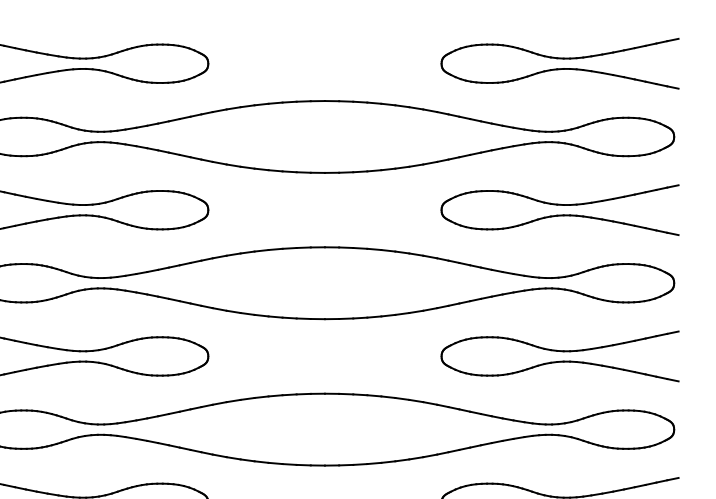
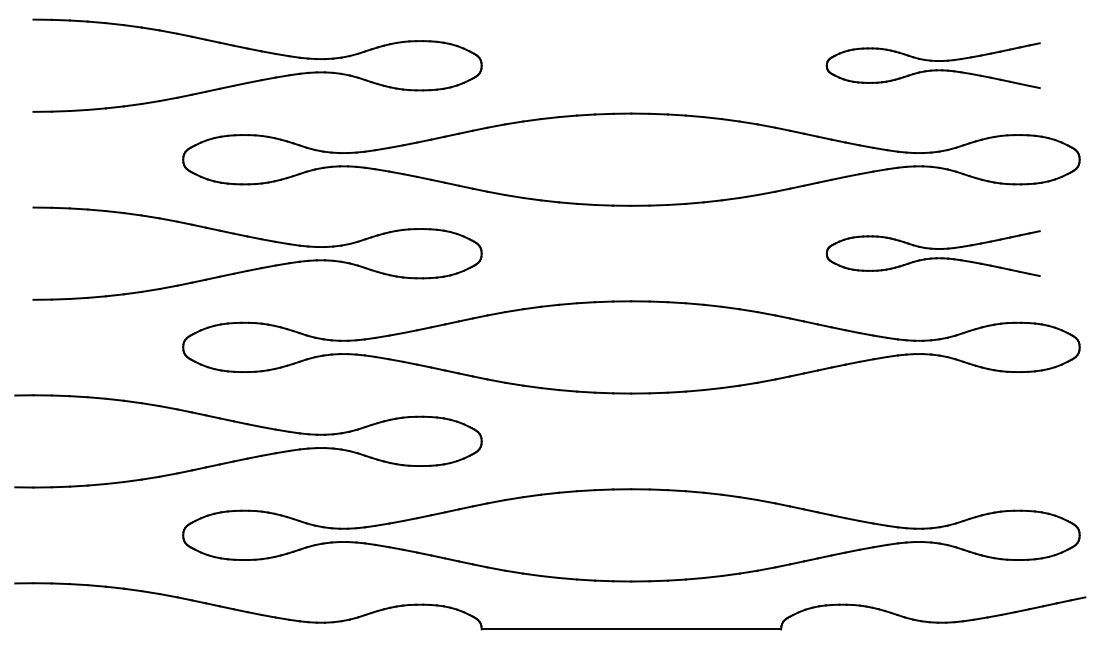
part: (560, 63) -> (933, 65), size x0.7
part: (560, 210) -> (933, 253), size x0.7
part: (560, 356) -> (933, 441), removed

